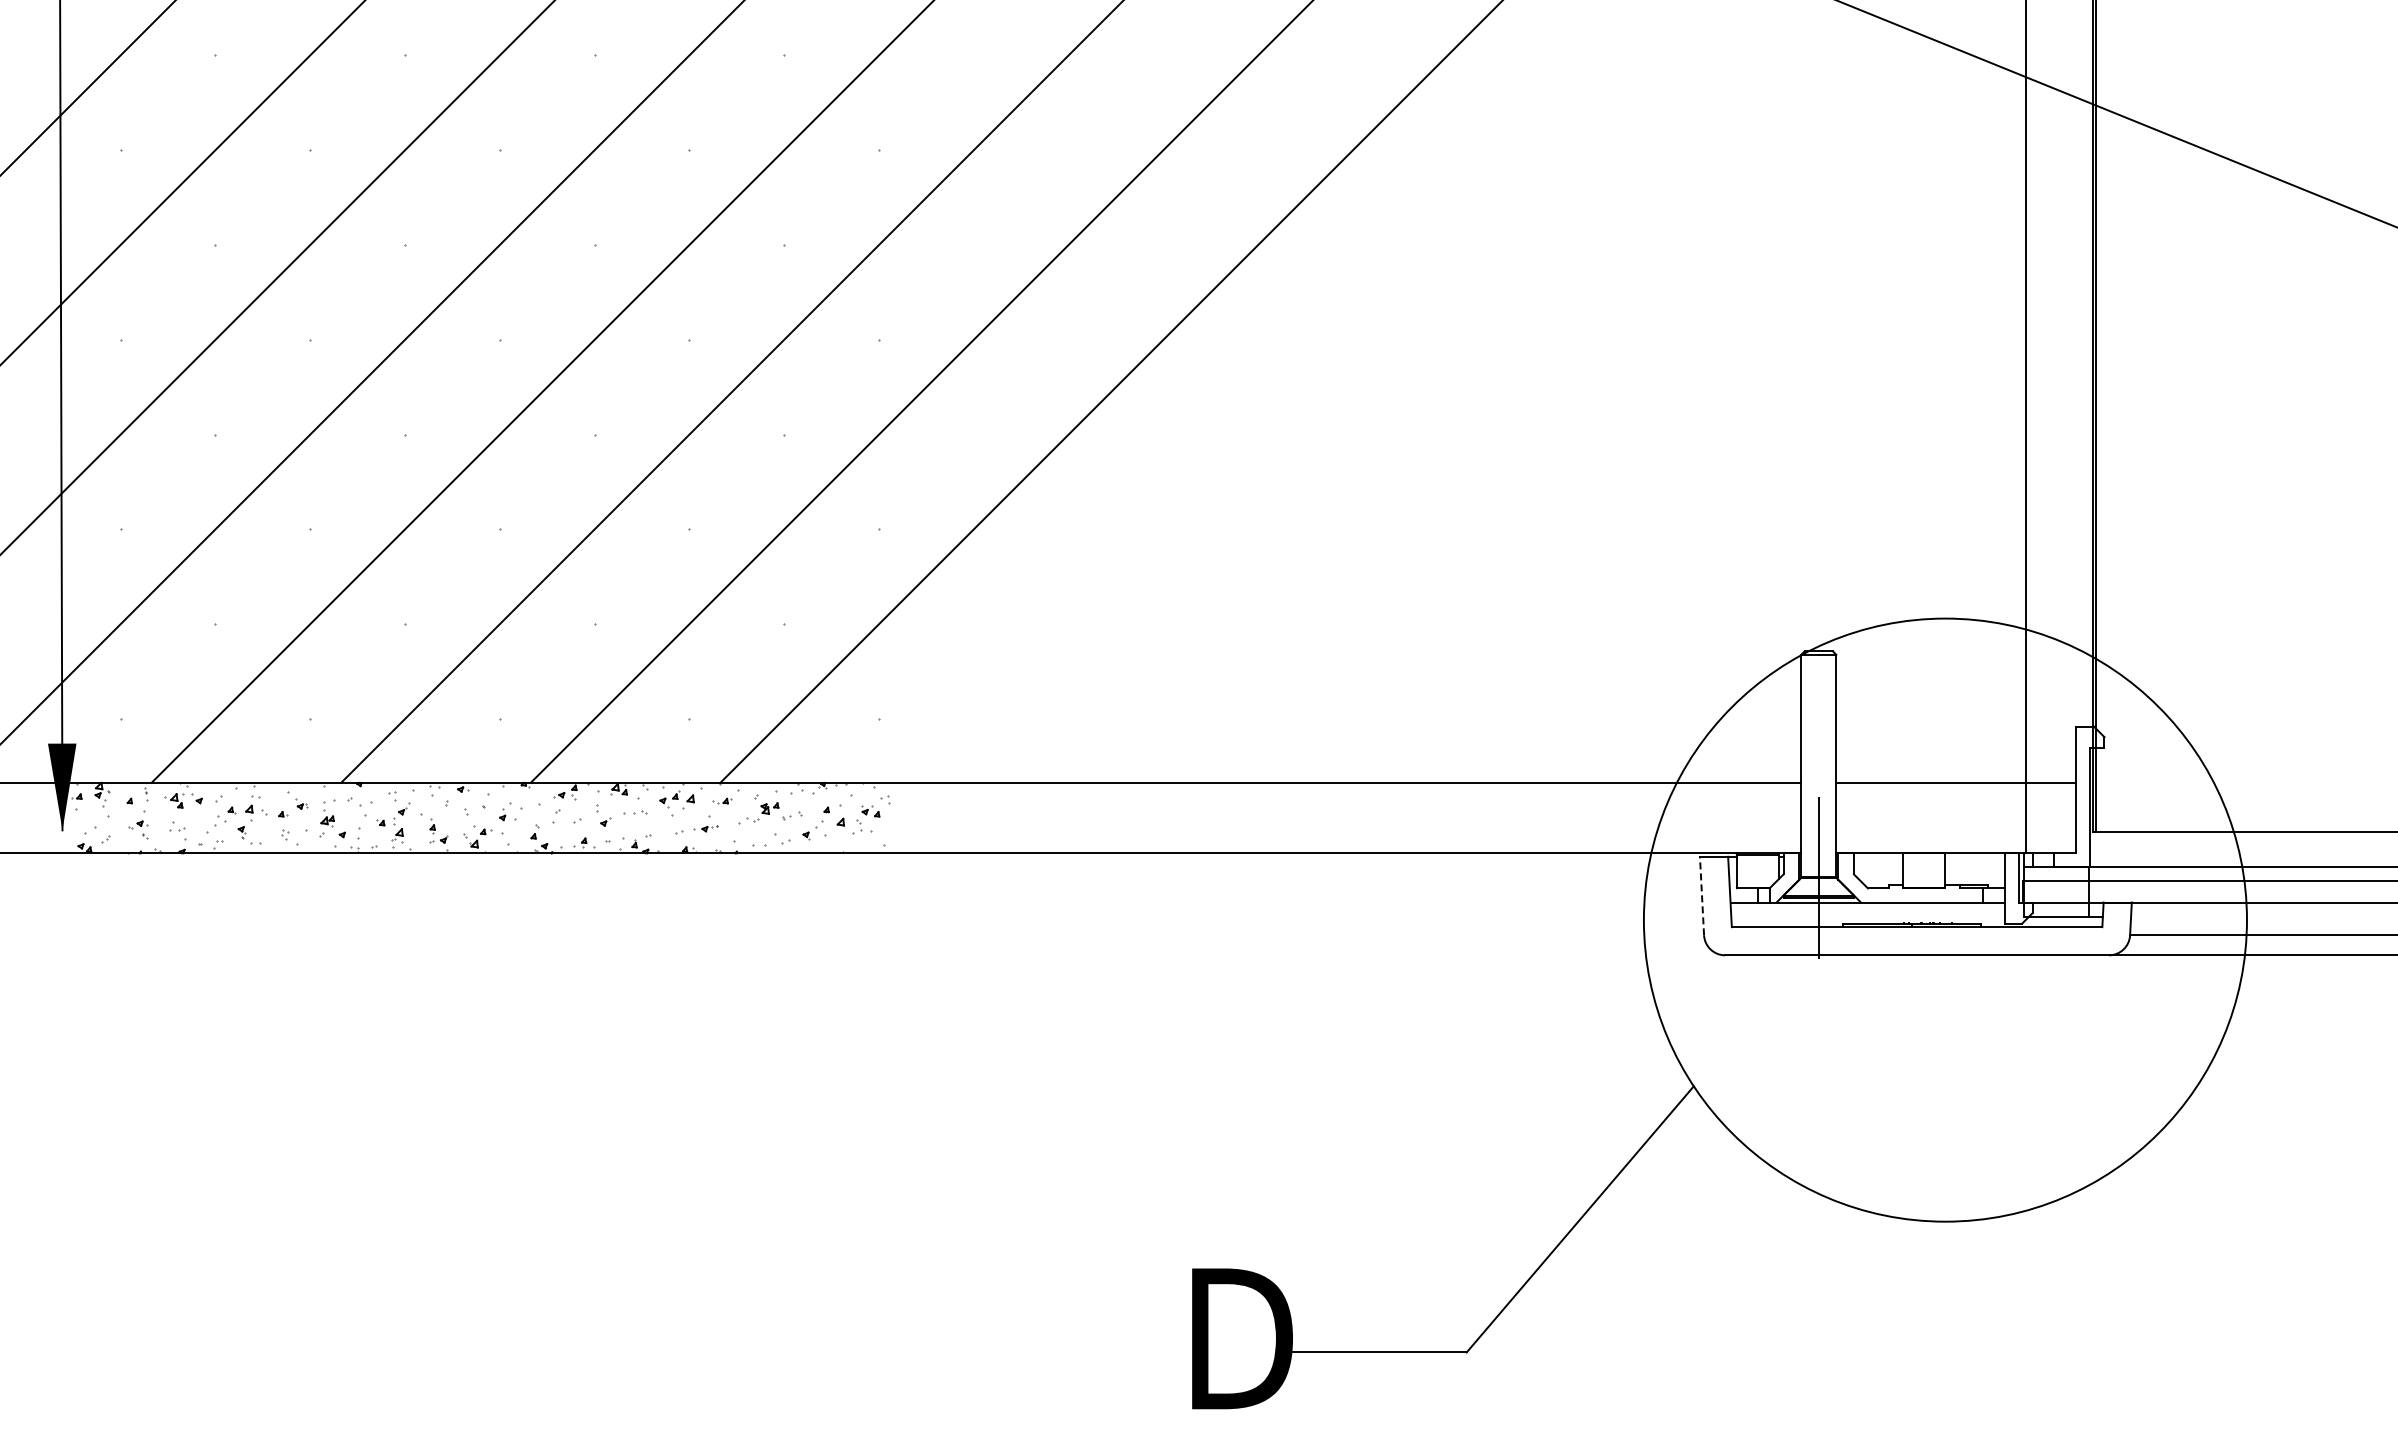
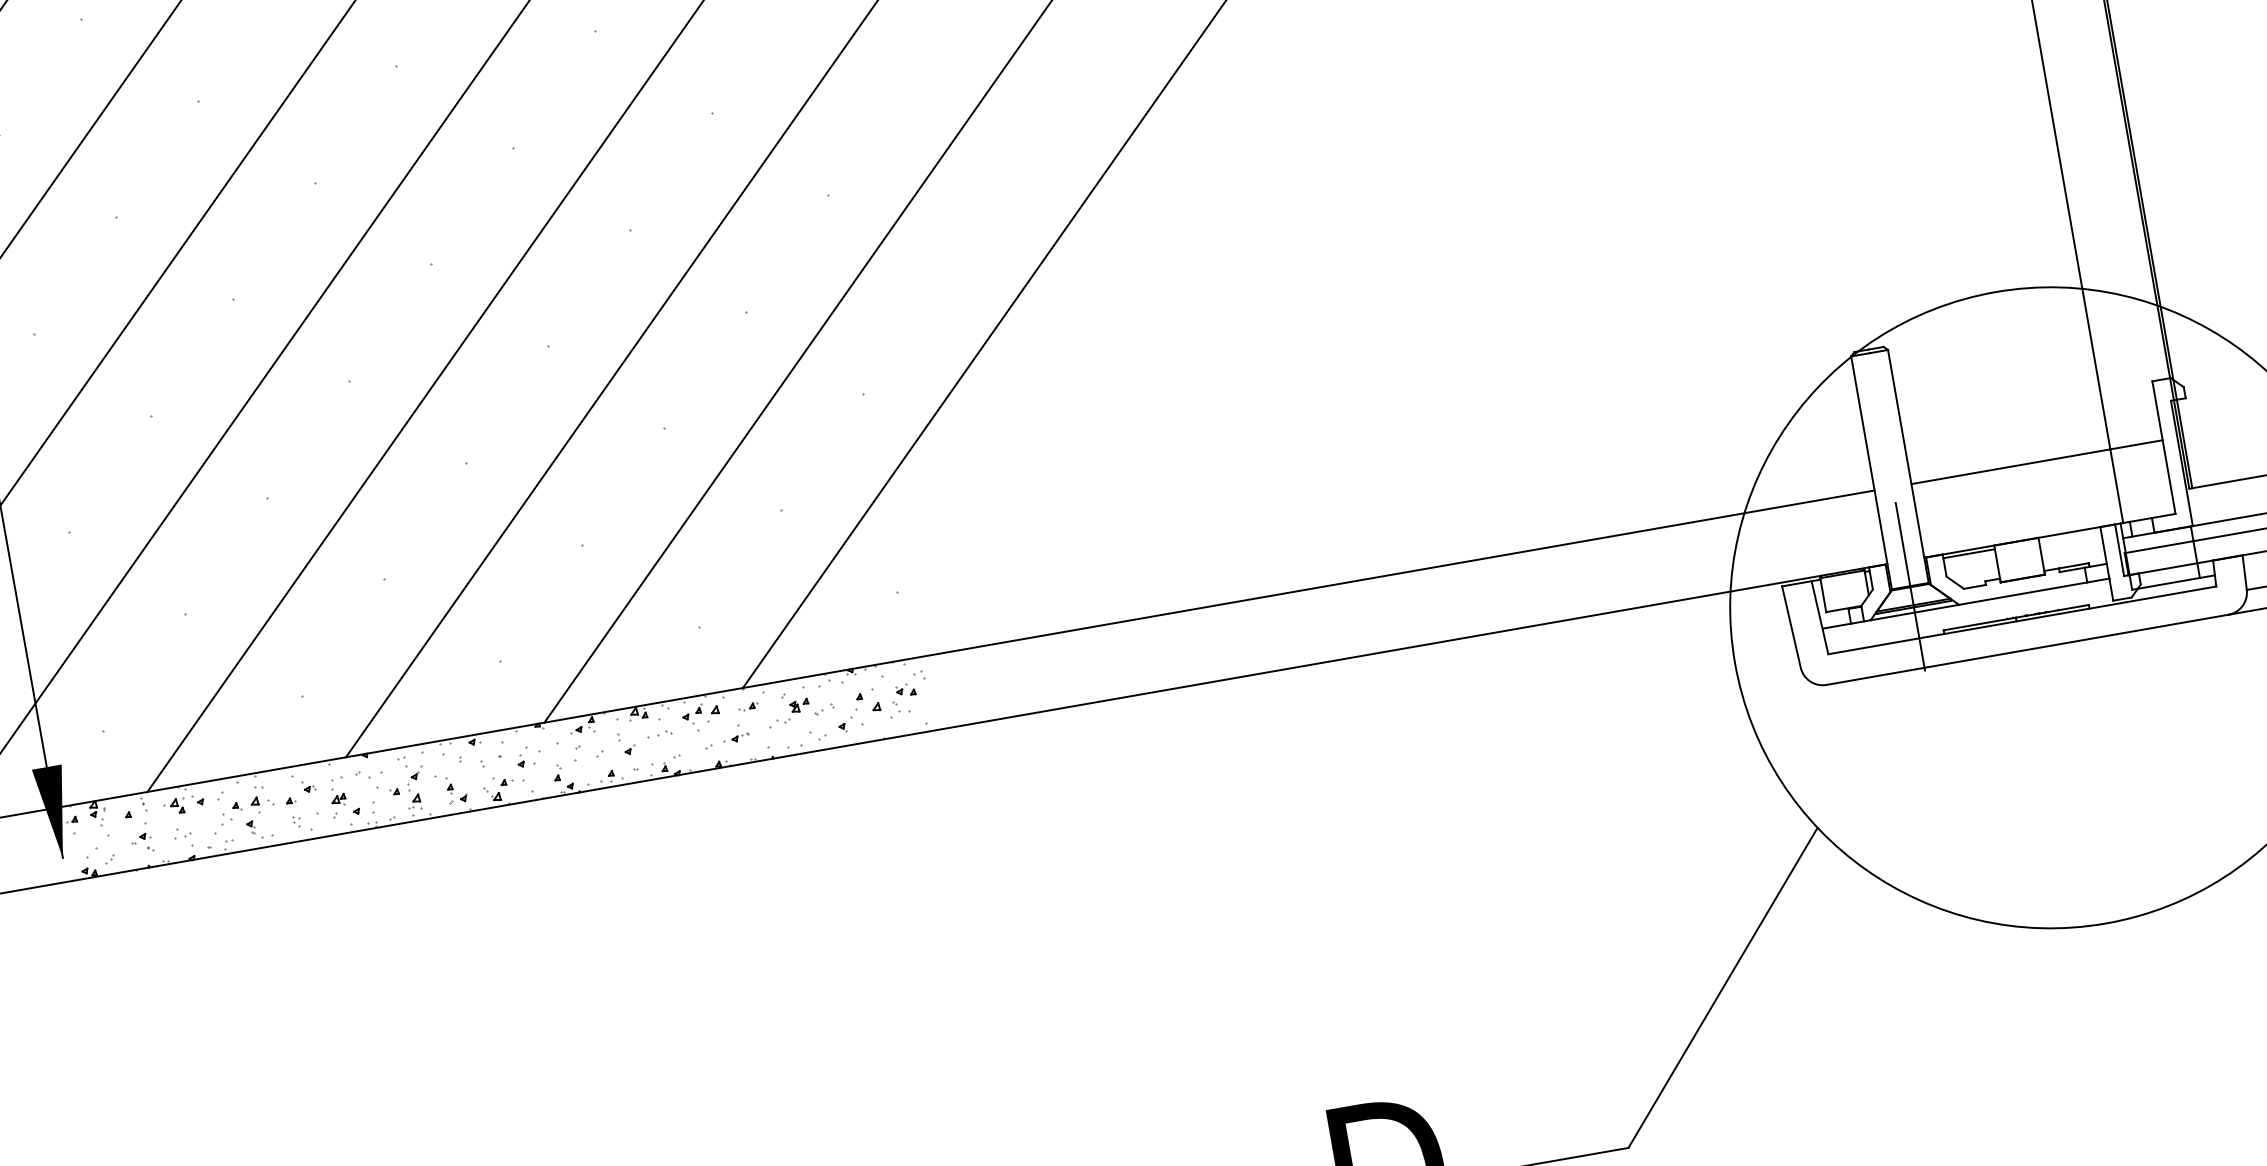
line: (1878, 856) -> (1968, 553), added
line: (1701, 895) -> (1790, 626), dashed -> solid

